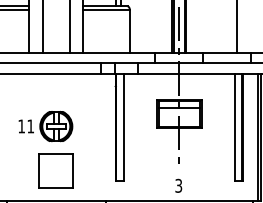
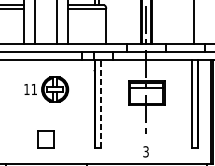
part: (45, 126) -> (46, 89), moved
line: (123, 127) -> (100, 104), solid -> dashed
part: (55, 170) -> (45, 139), size x0.6

